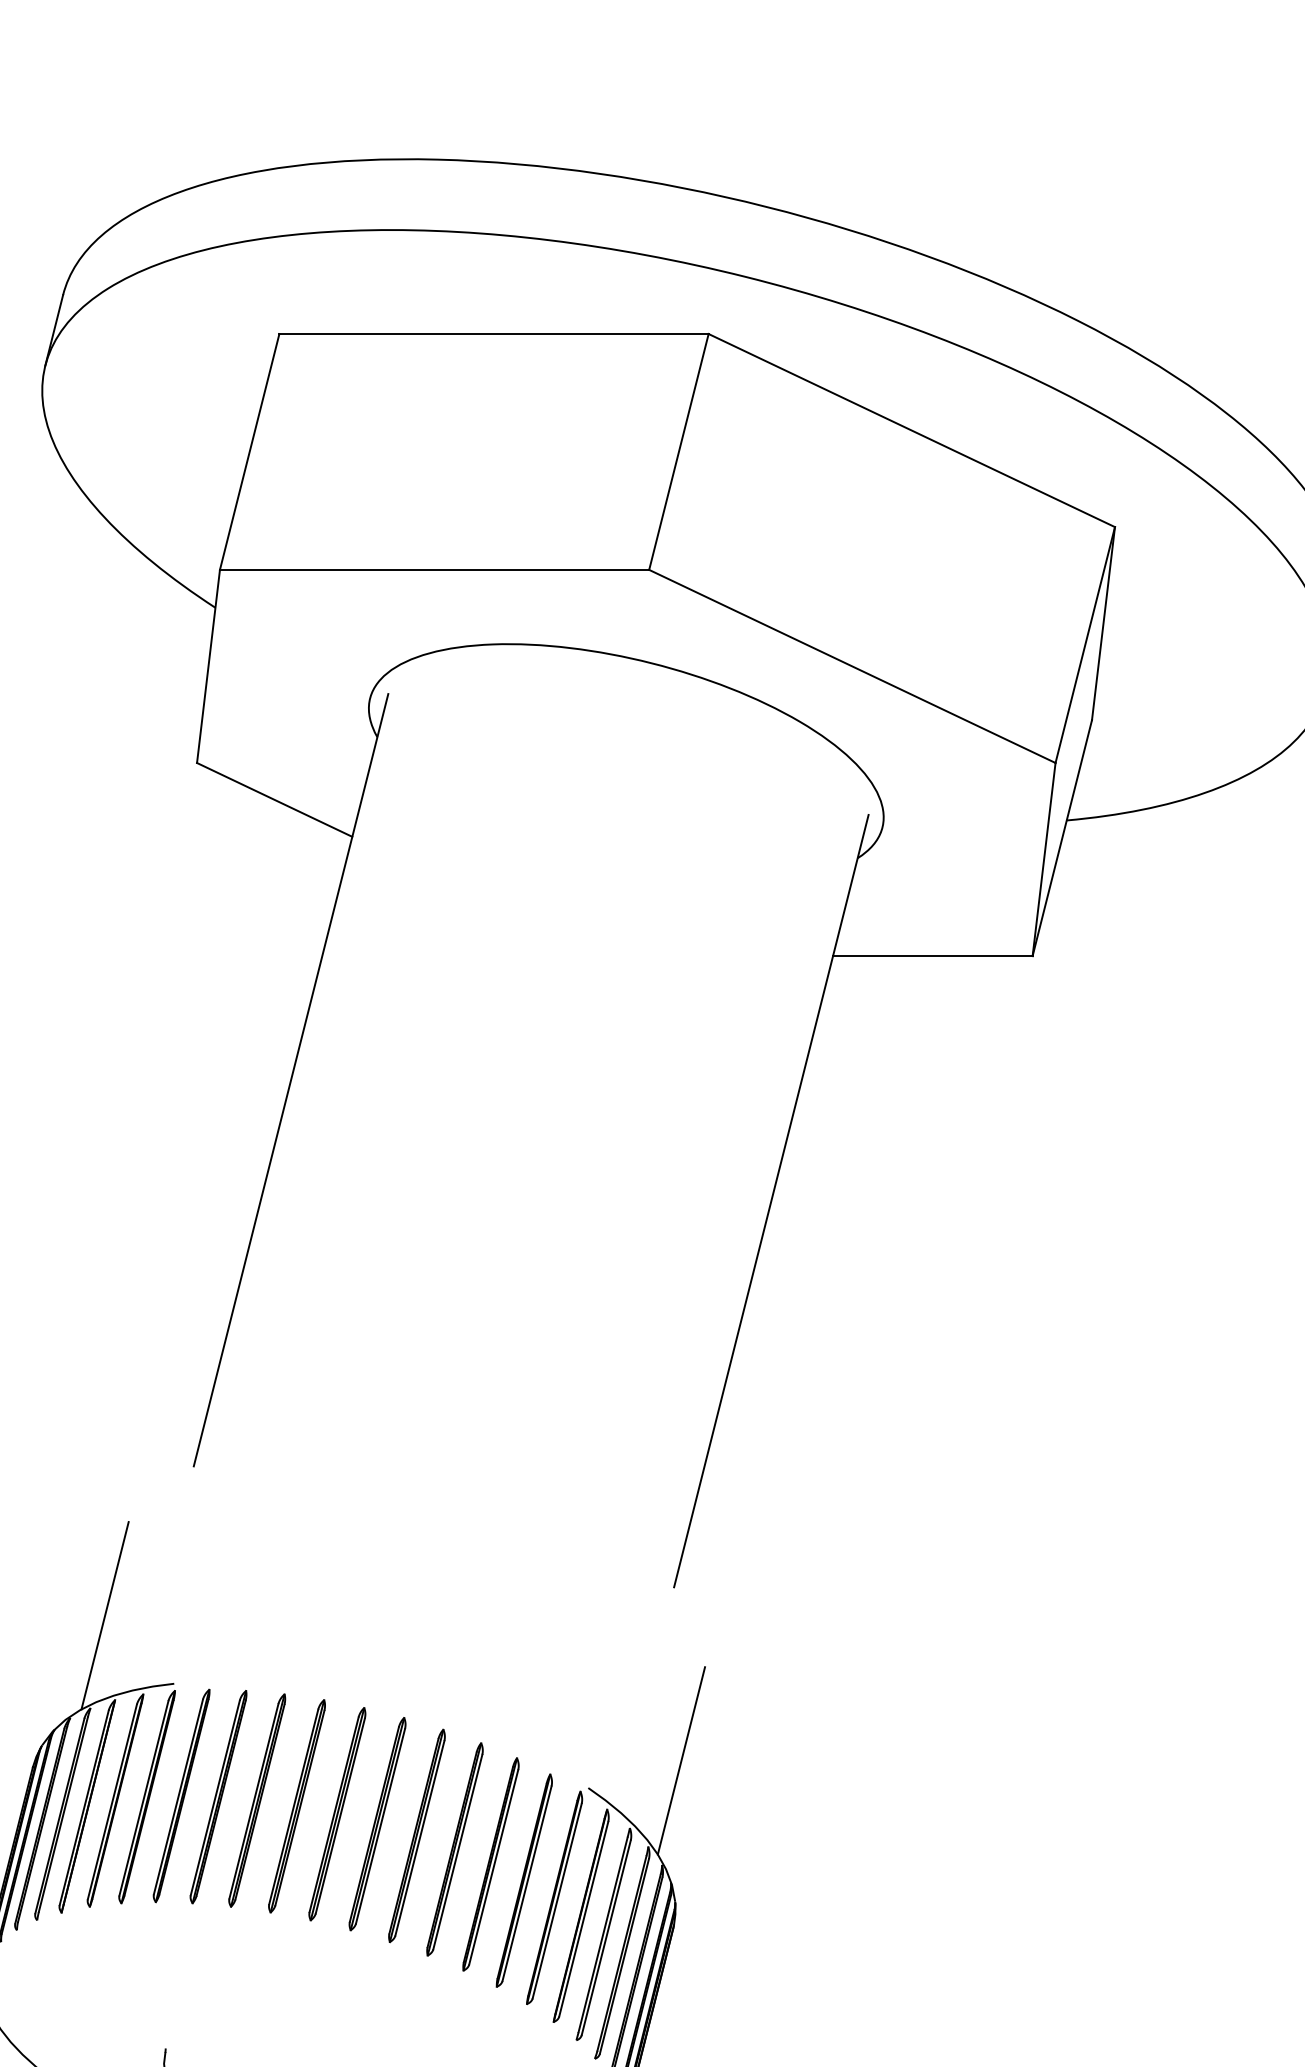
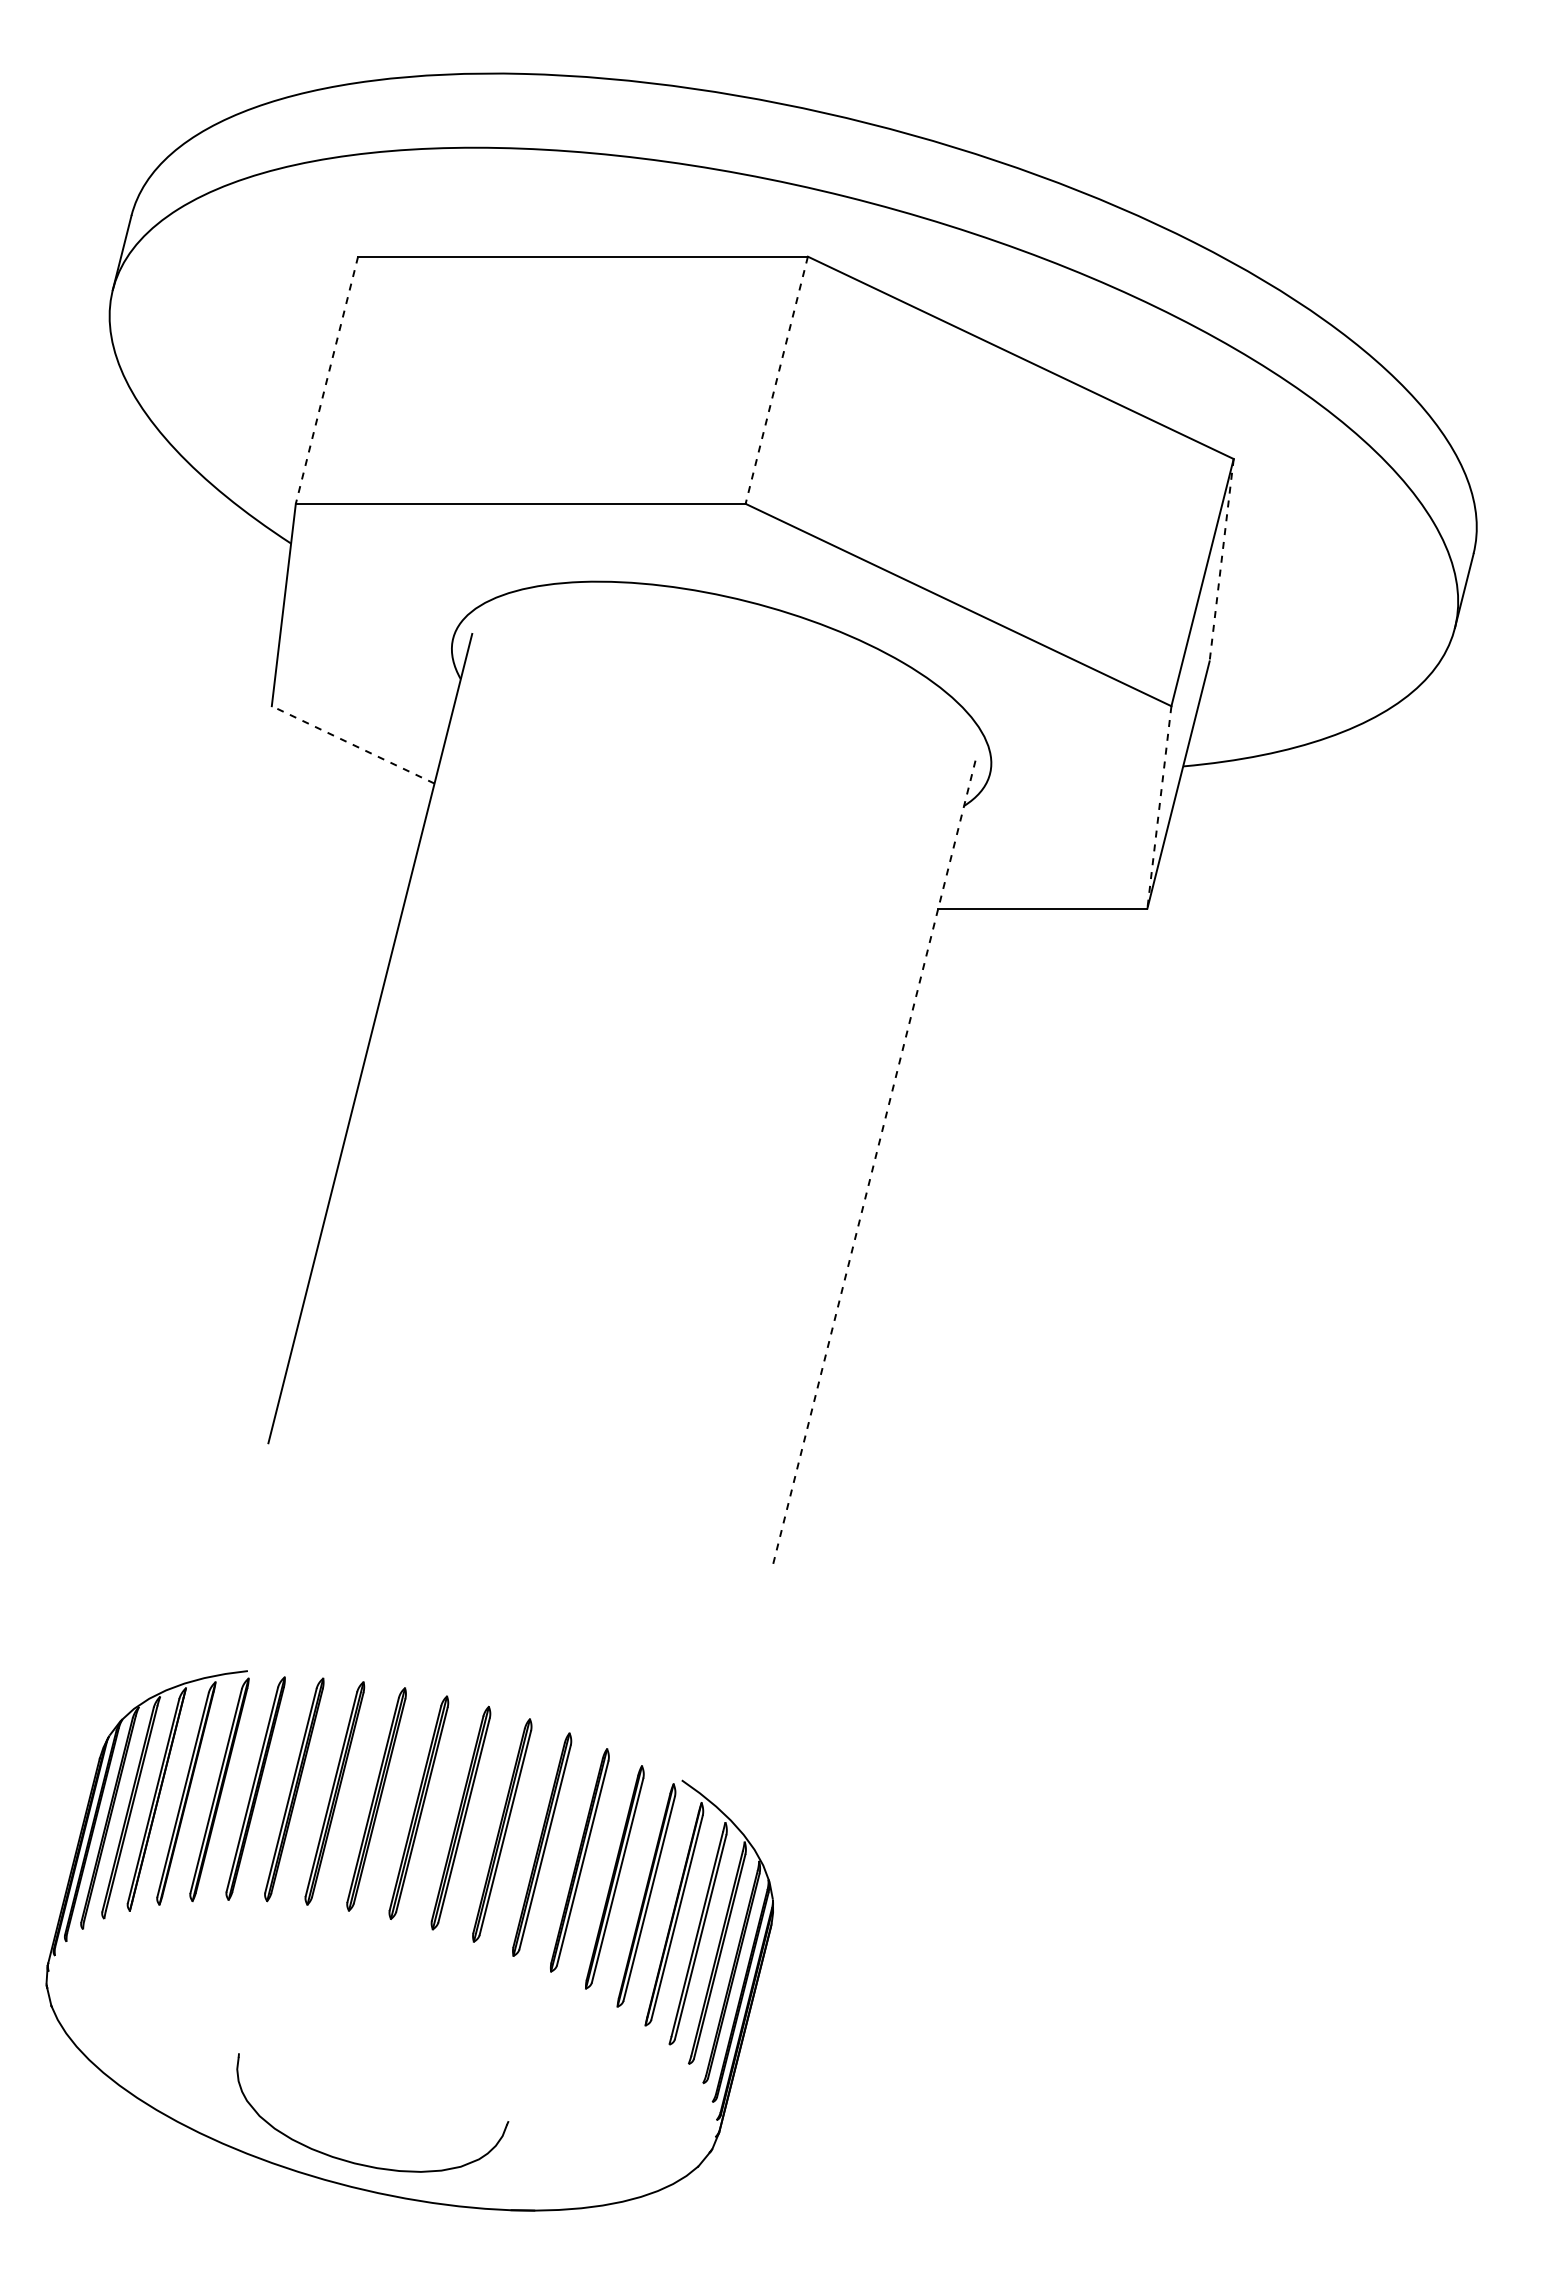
line: (249, 452) -> (326, 380), solid -> dashed
line: (678, 452) -> (776, 380), solid -> dashed
line: (1103, 623) -> (1221, 560), solid -> dashed
line: (274, 799) -> (352, 744), solid -> dashed
line: (1044, 859) -> (1159, 807), solid -> dashed
line: (771, 1201) -> (873, 1165), solid -> dashed
line: (105, 1615) -> (175, 1599), removed
line: (681, 1760) -> (779, 1751), removed

